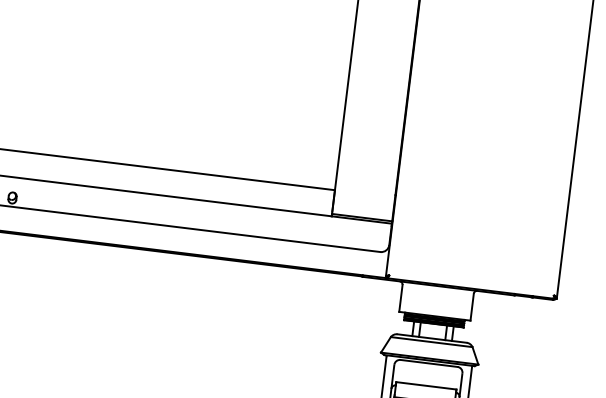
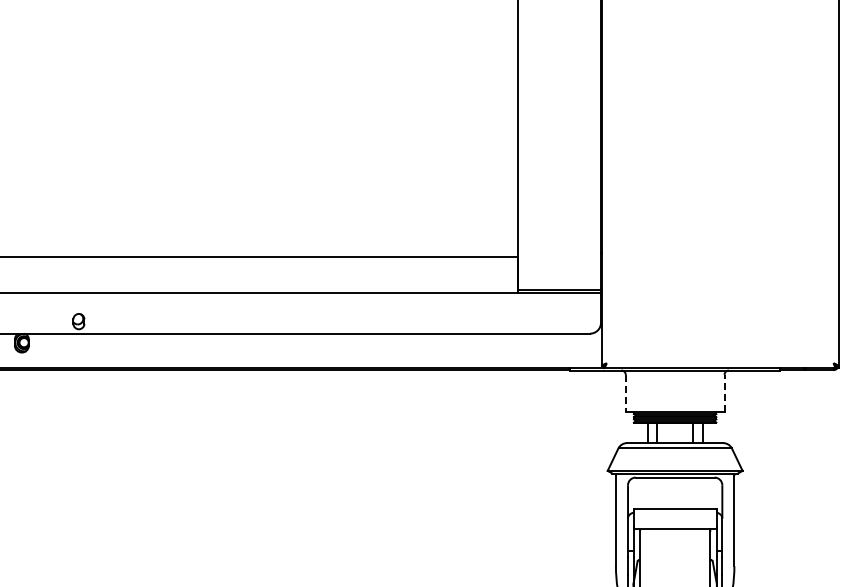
line: (400, 298) -> (625, 393), solid -> dashed
line: (472, 307) -> (724, 393), solid -> dashed

